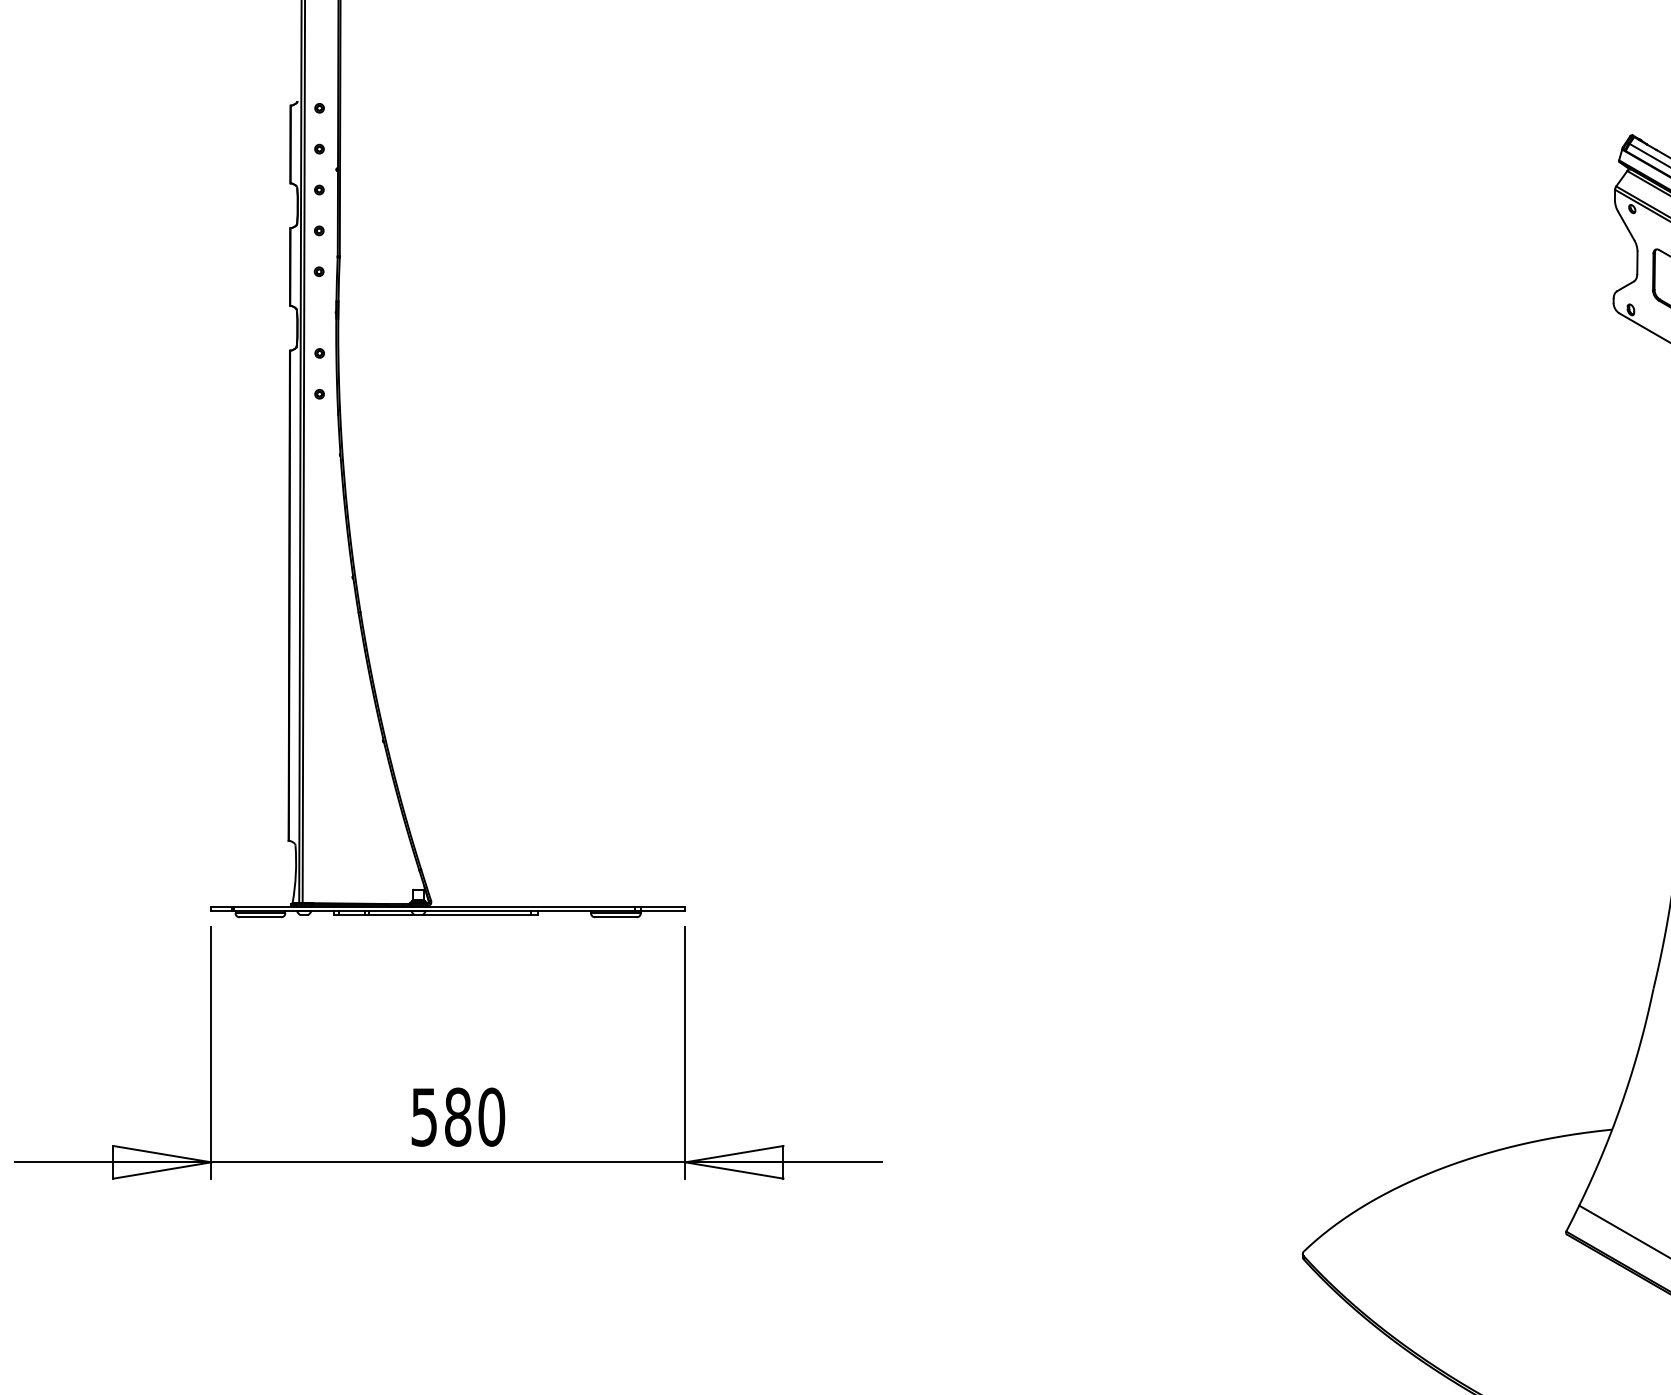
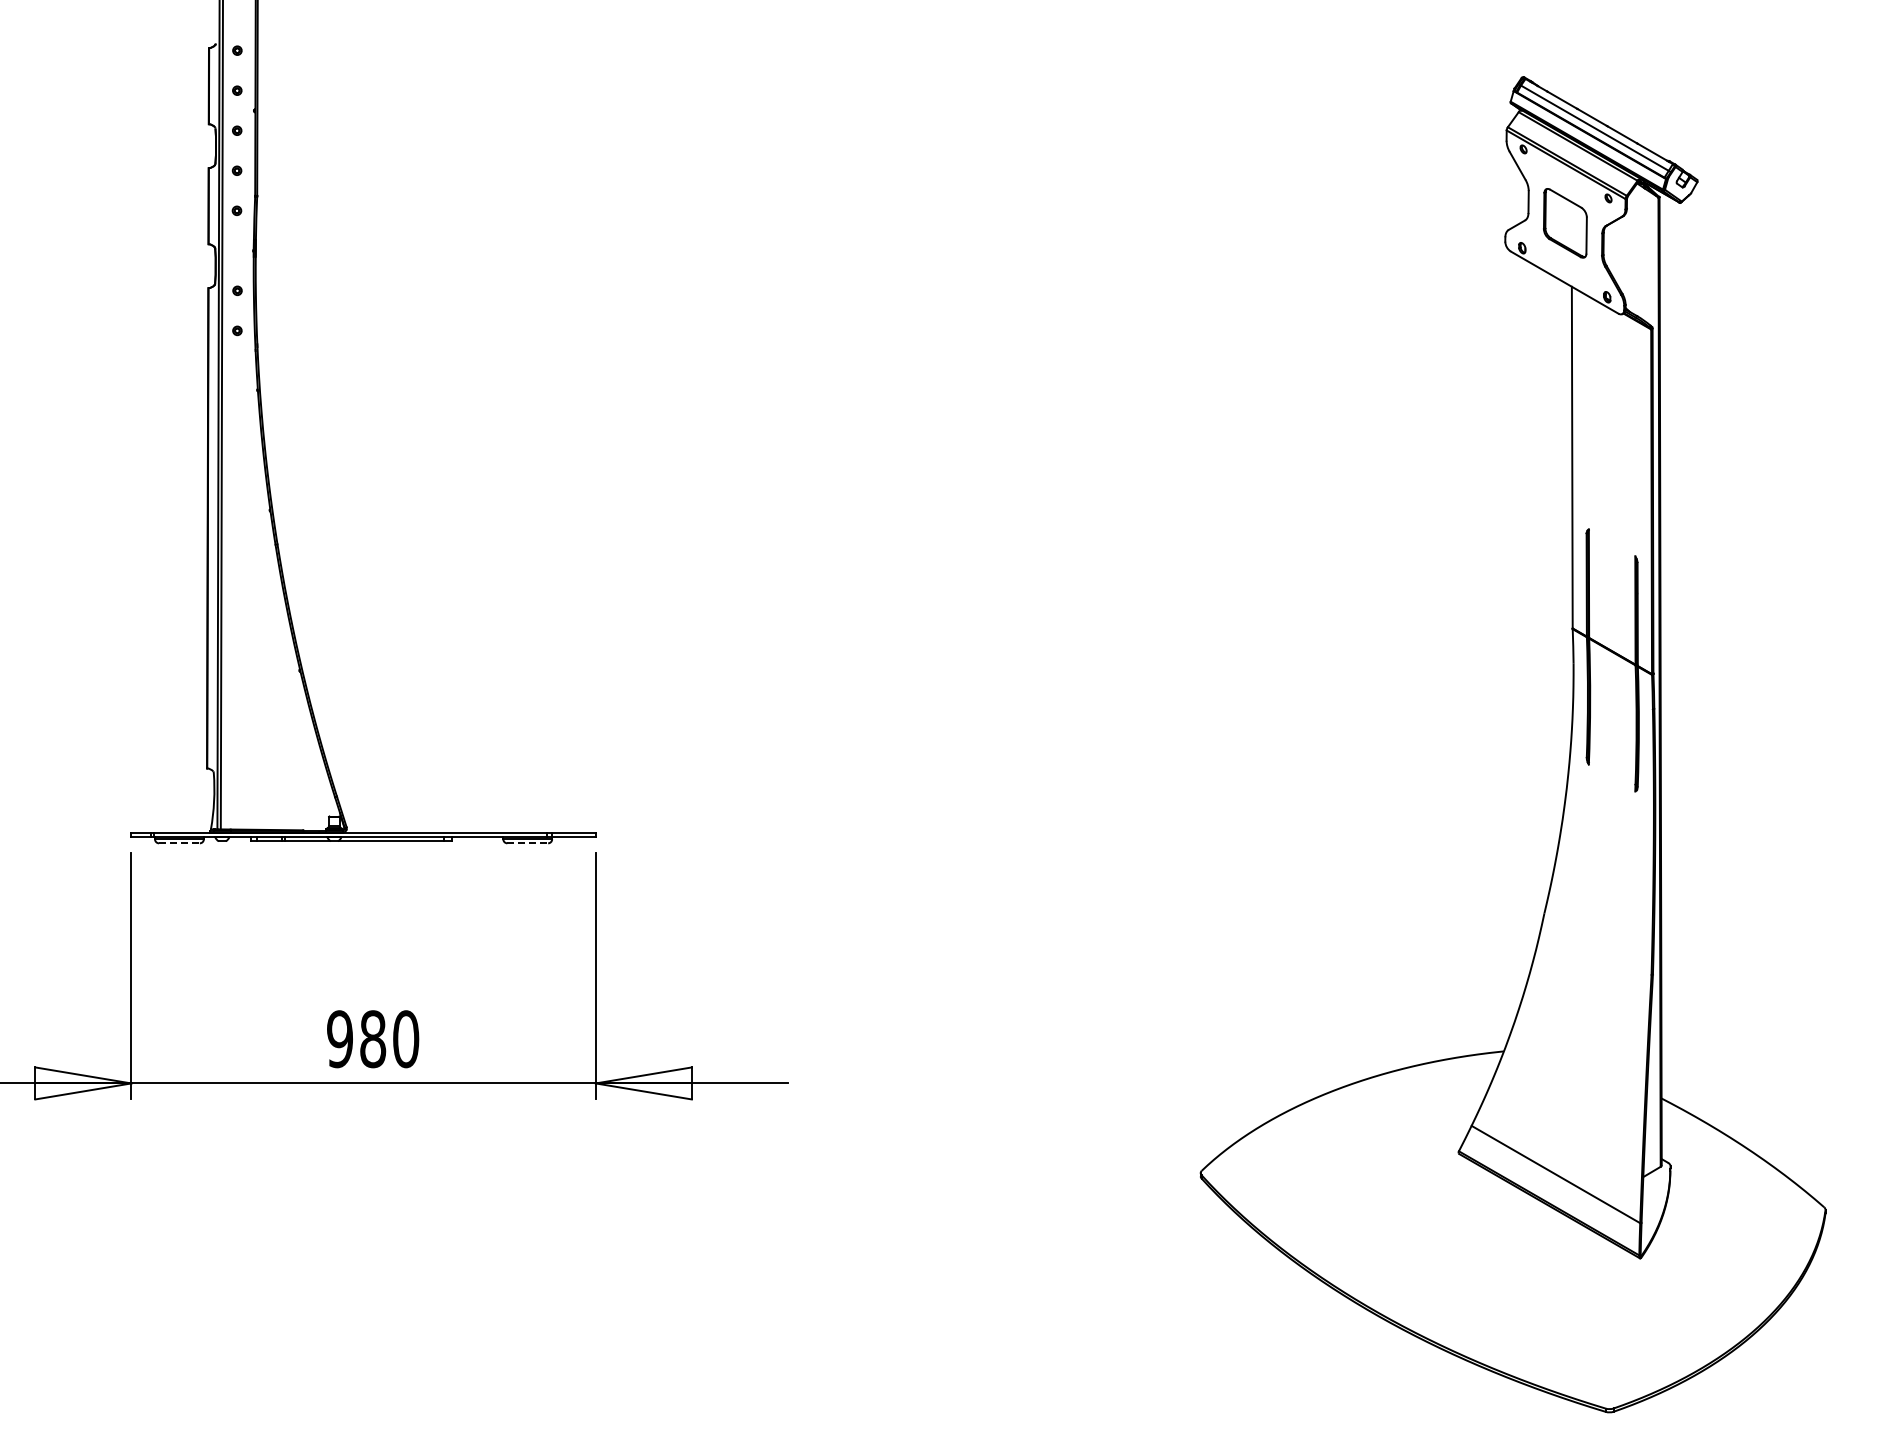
line: (260, 917) -> (179, 843), solid -> dashed
line: (616, 917) -> (528, 843), solid -> dashed
text: (423, 1117) -> (339, 1039), 580 -> 980

